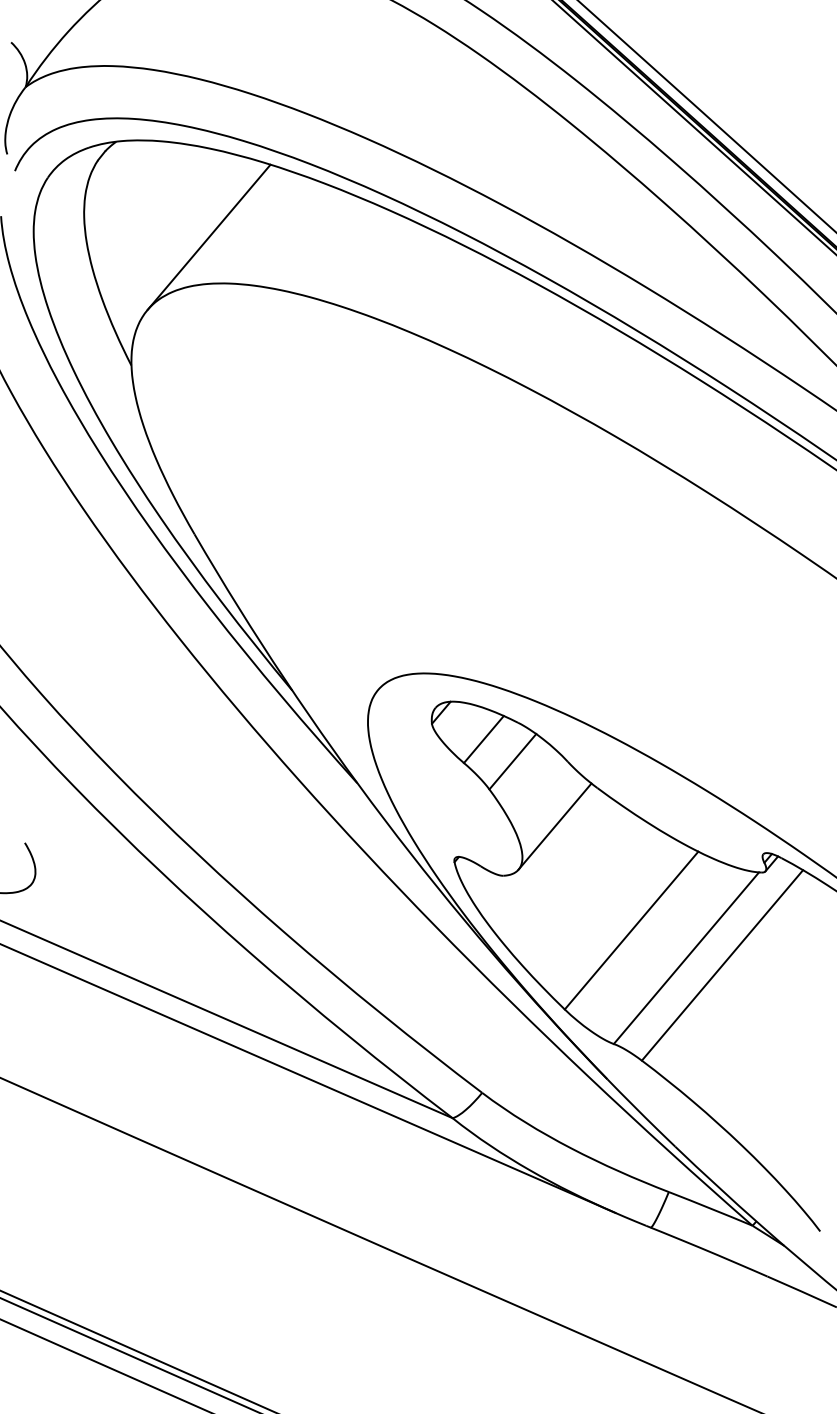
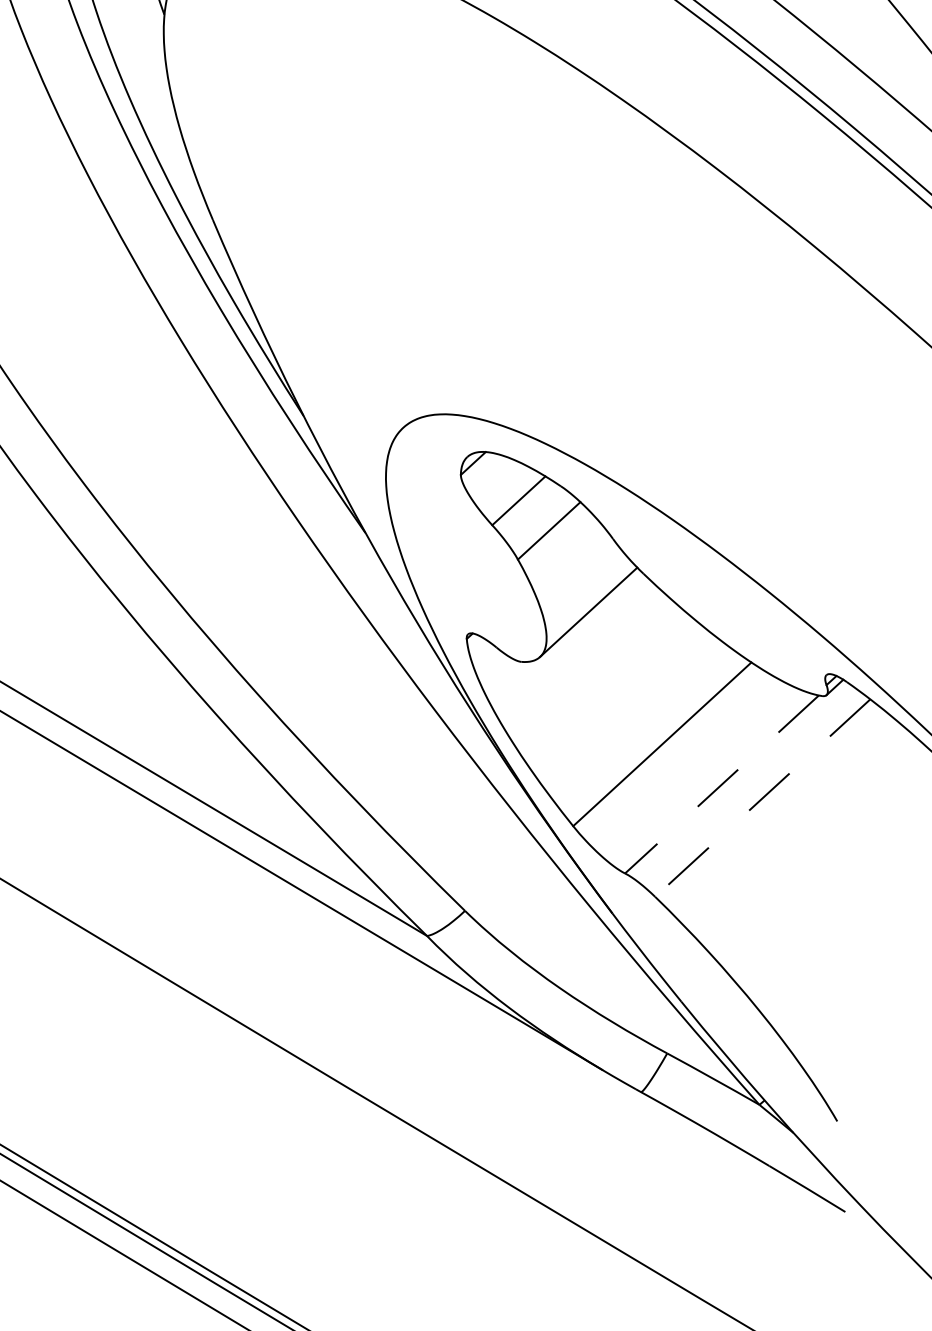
line: (686, 958) -> (722, 784), solid -> dashed
line: (722, 965) -> (762, 798), solid -> dashed

